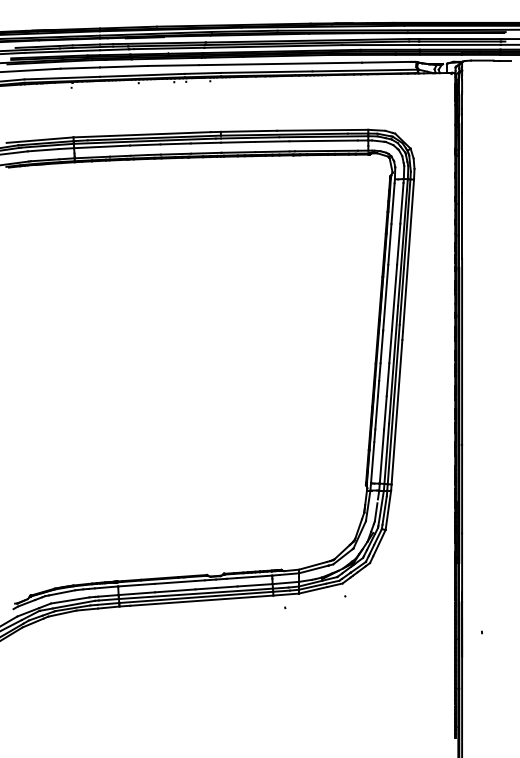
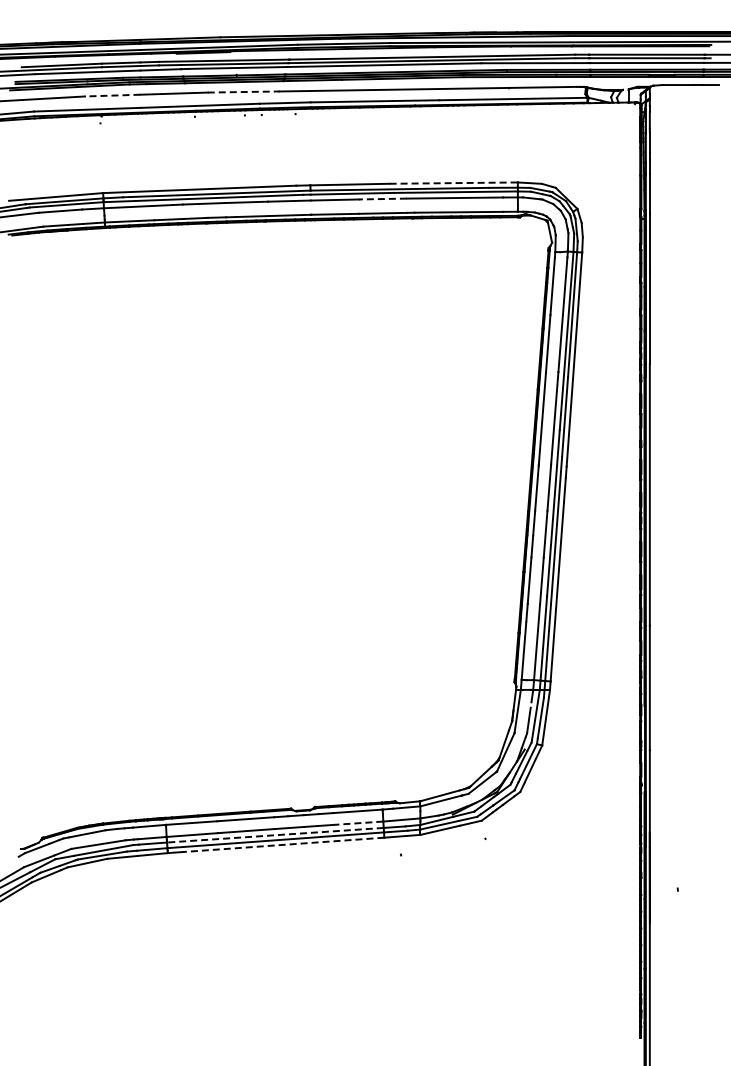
line: (173, 65) -> (243, 92), solid -> dashed
line: (80, 68) -> (112, 95), solid -> dashed
line: (323, 130) -> (454, 183), solid -> dashed
line: (272, 141) -> (382, 199), solid -> dashed
line: (255, 585) -> (358, 823), solid -> dashed
line: (196, 594) -> (275, 835), solid -> dashed
line: (201, 600) -> (283, 844), solid -> dashed

